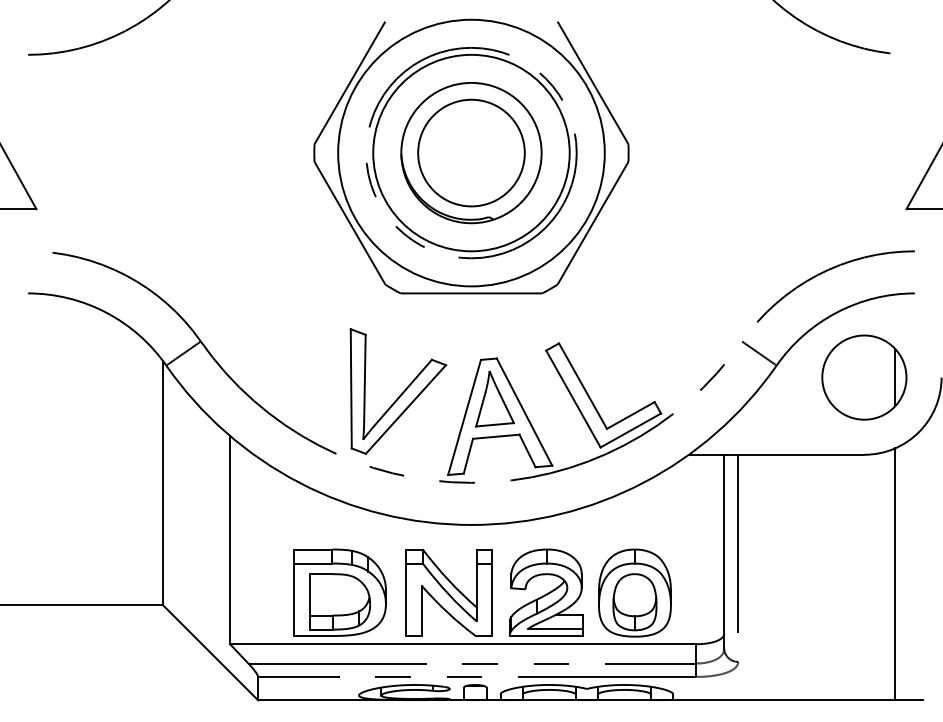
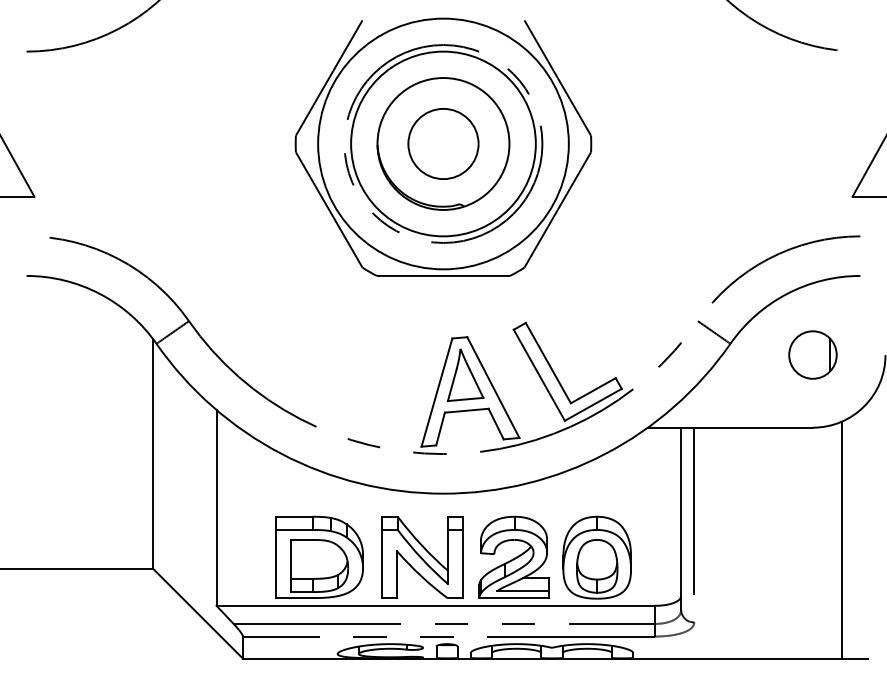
circle: (471, 152) -> (443, 143), size x0.7
part: (863, 376) -> (812, 354), size x0.6
part: (398, 390) -> (374, 367), removed

